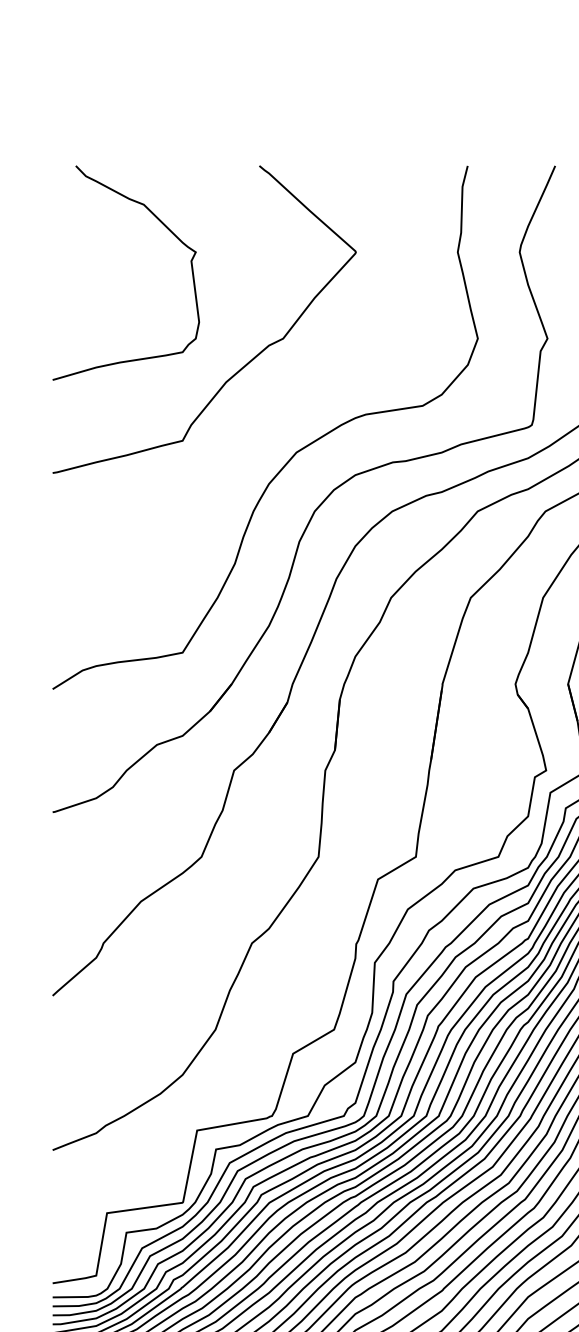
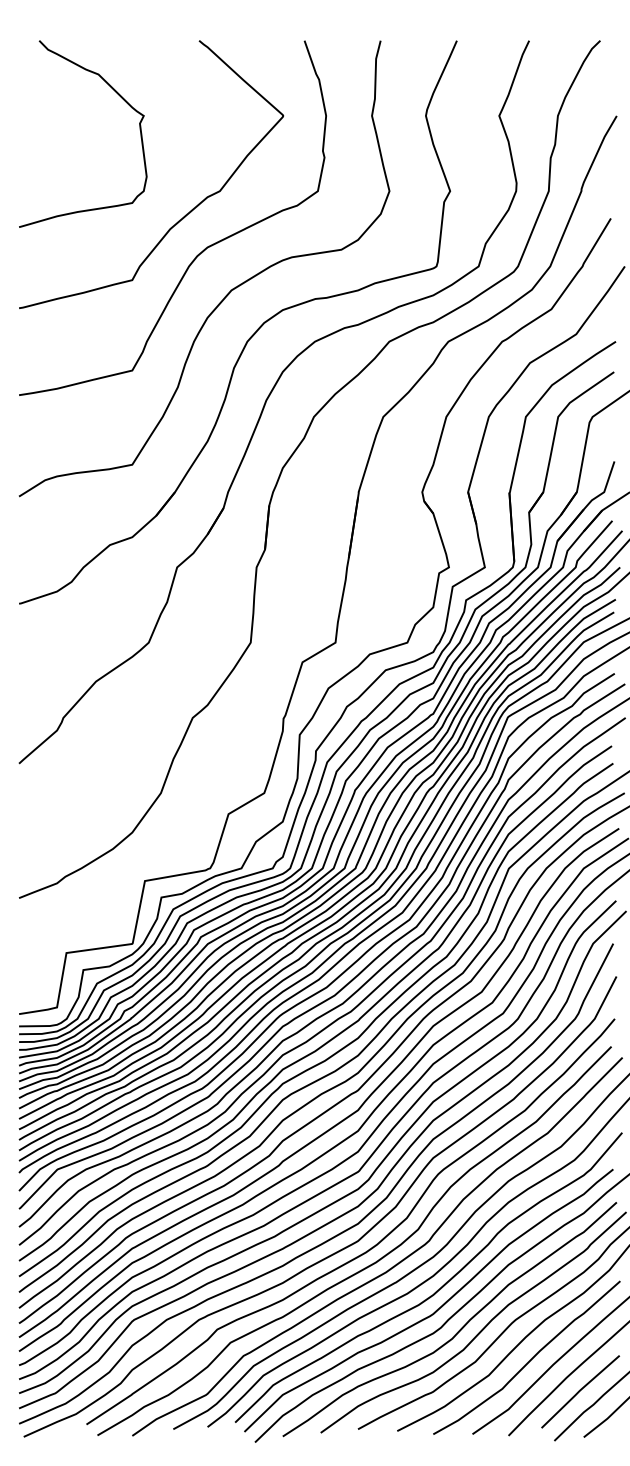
curve: (258, 410) -> (198, 253), added

